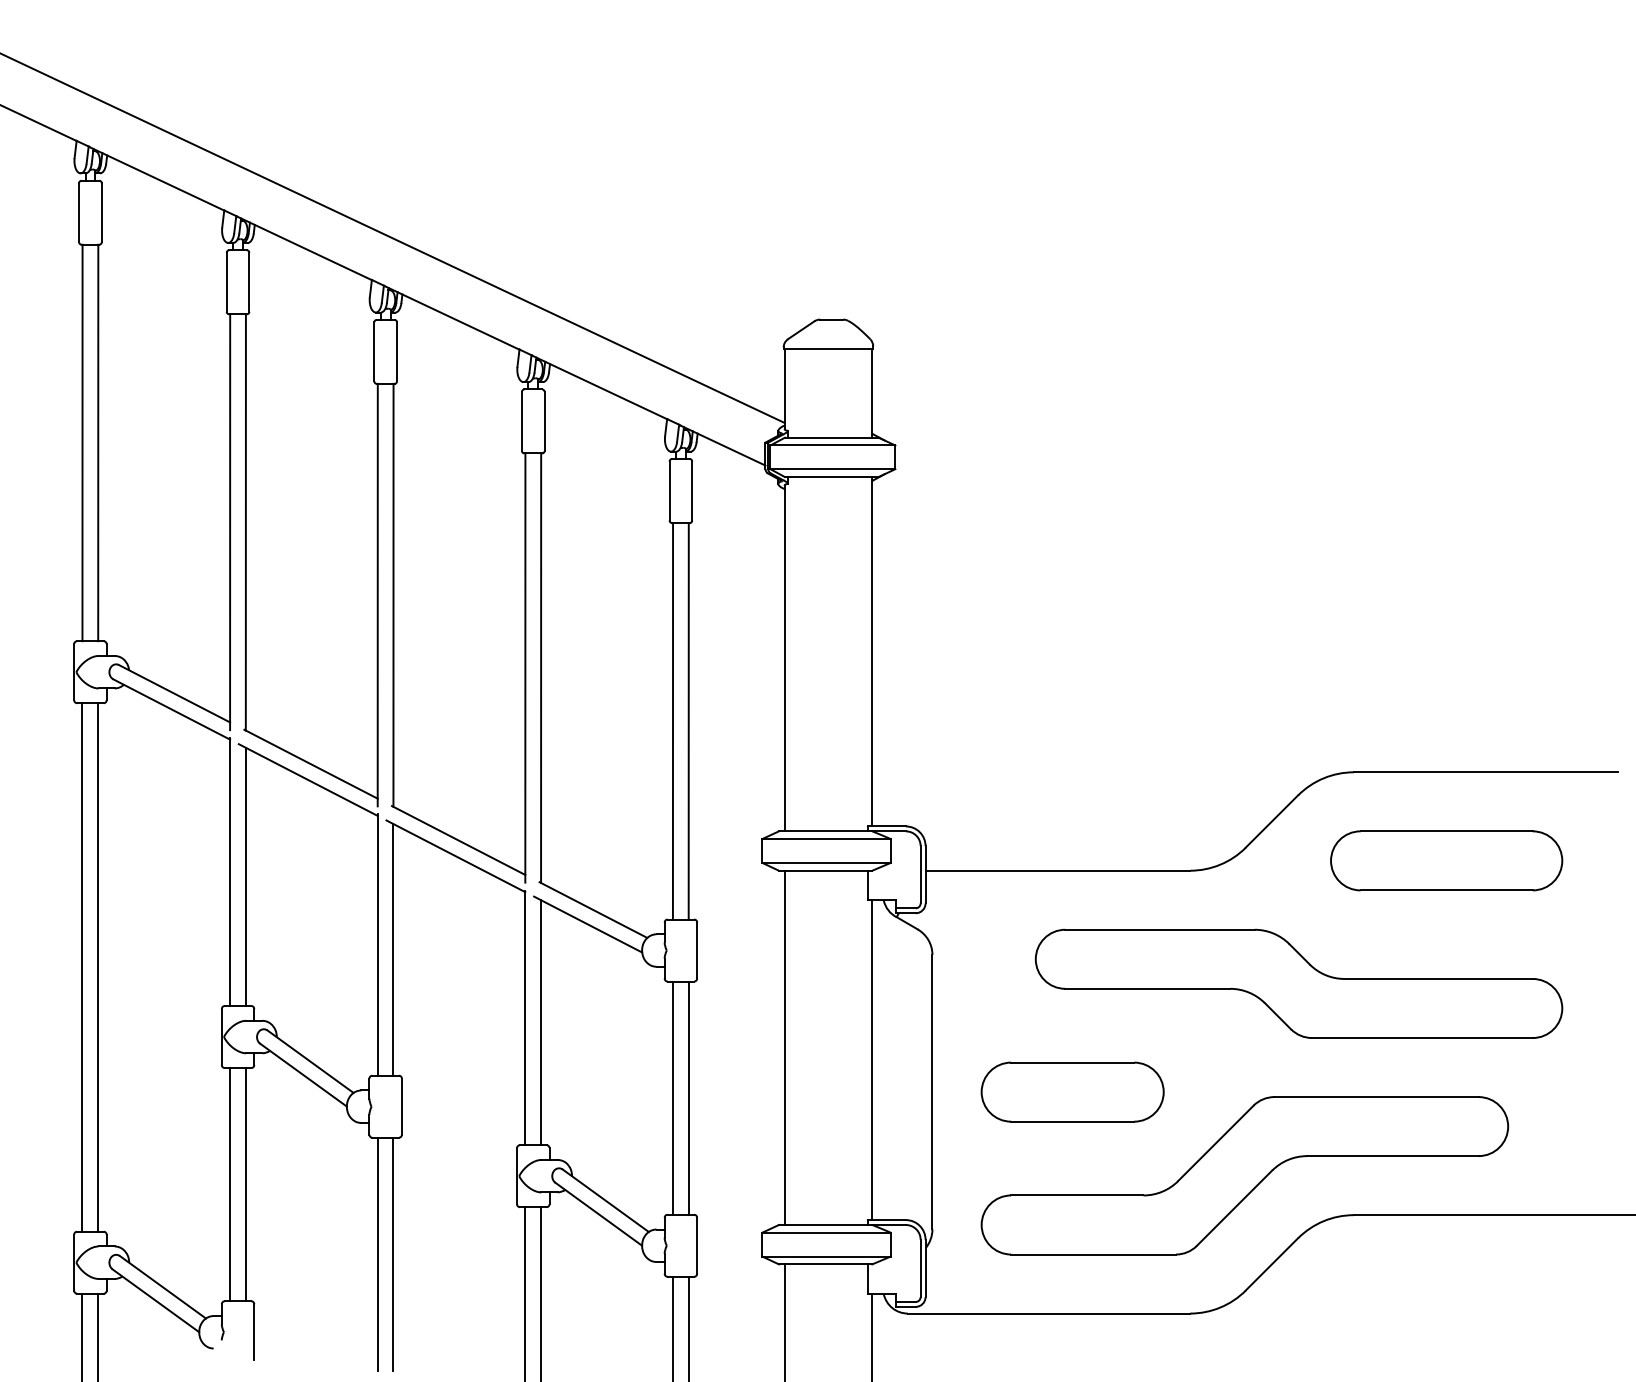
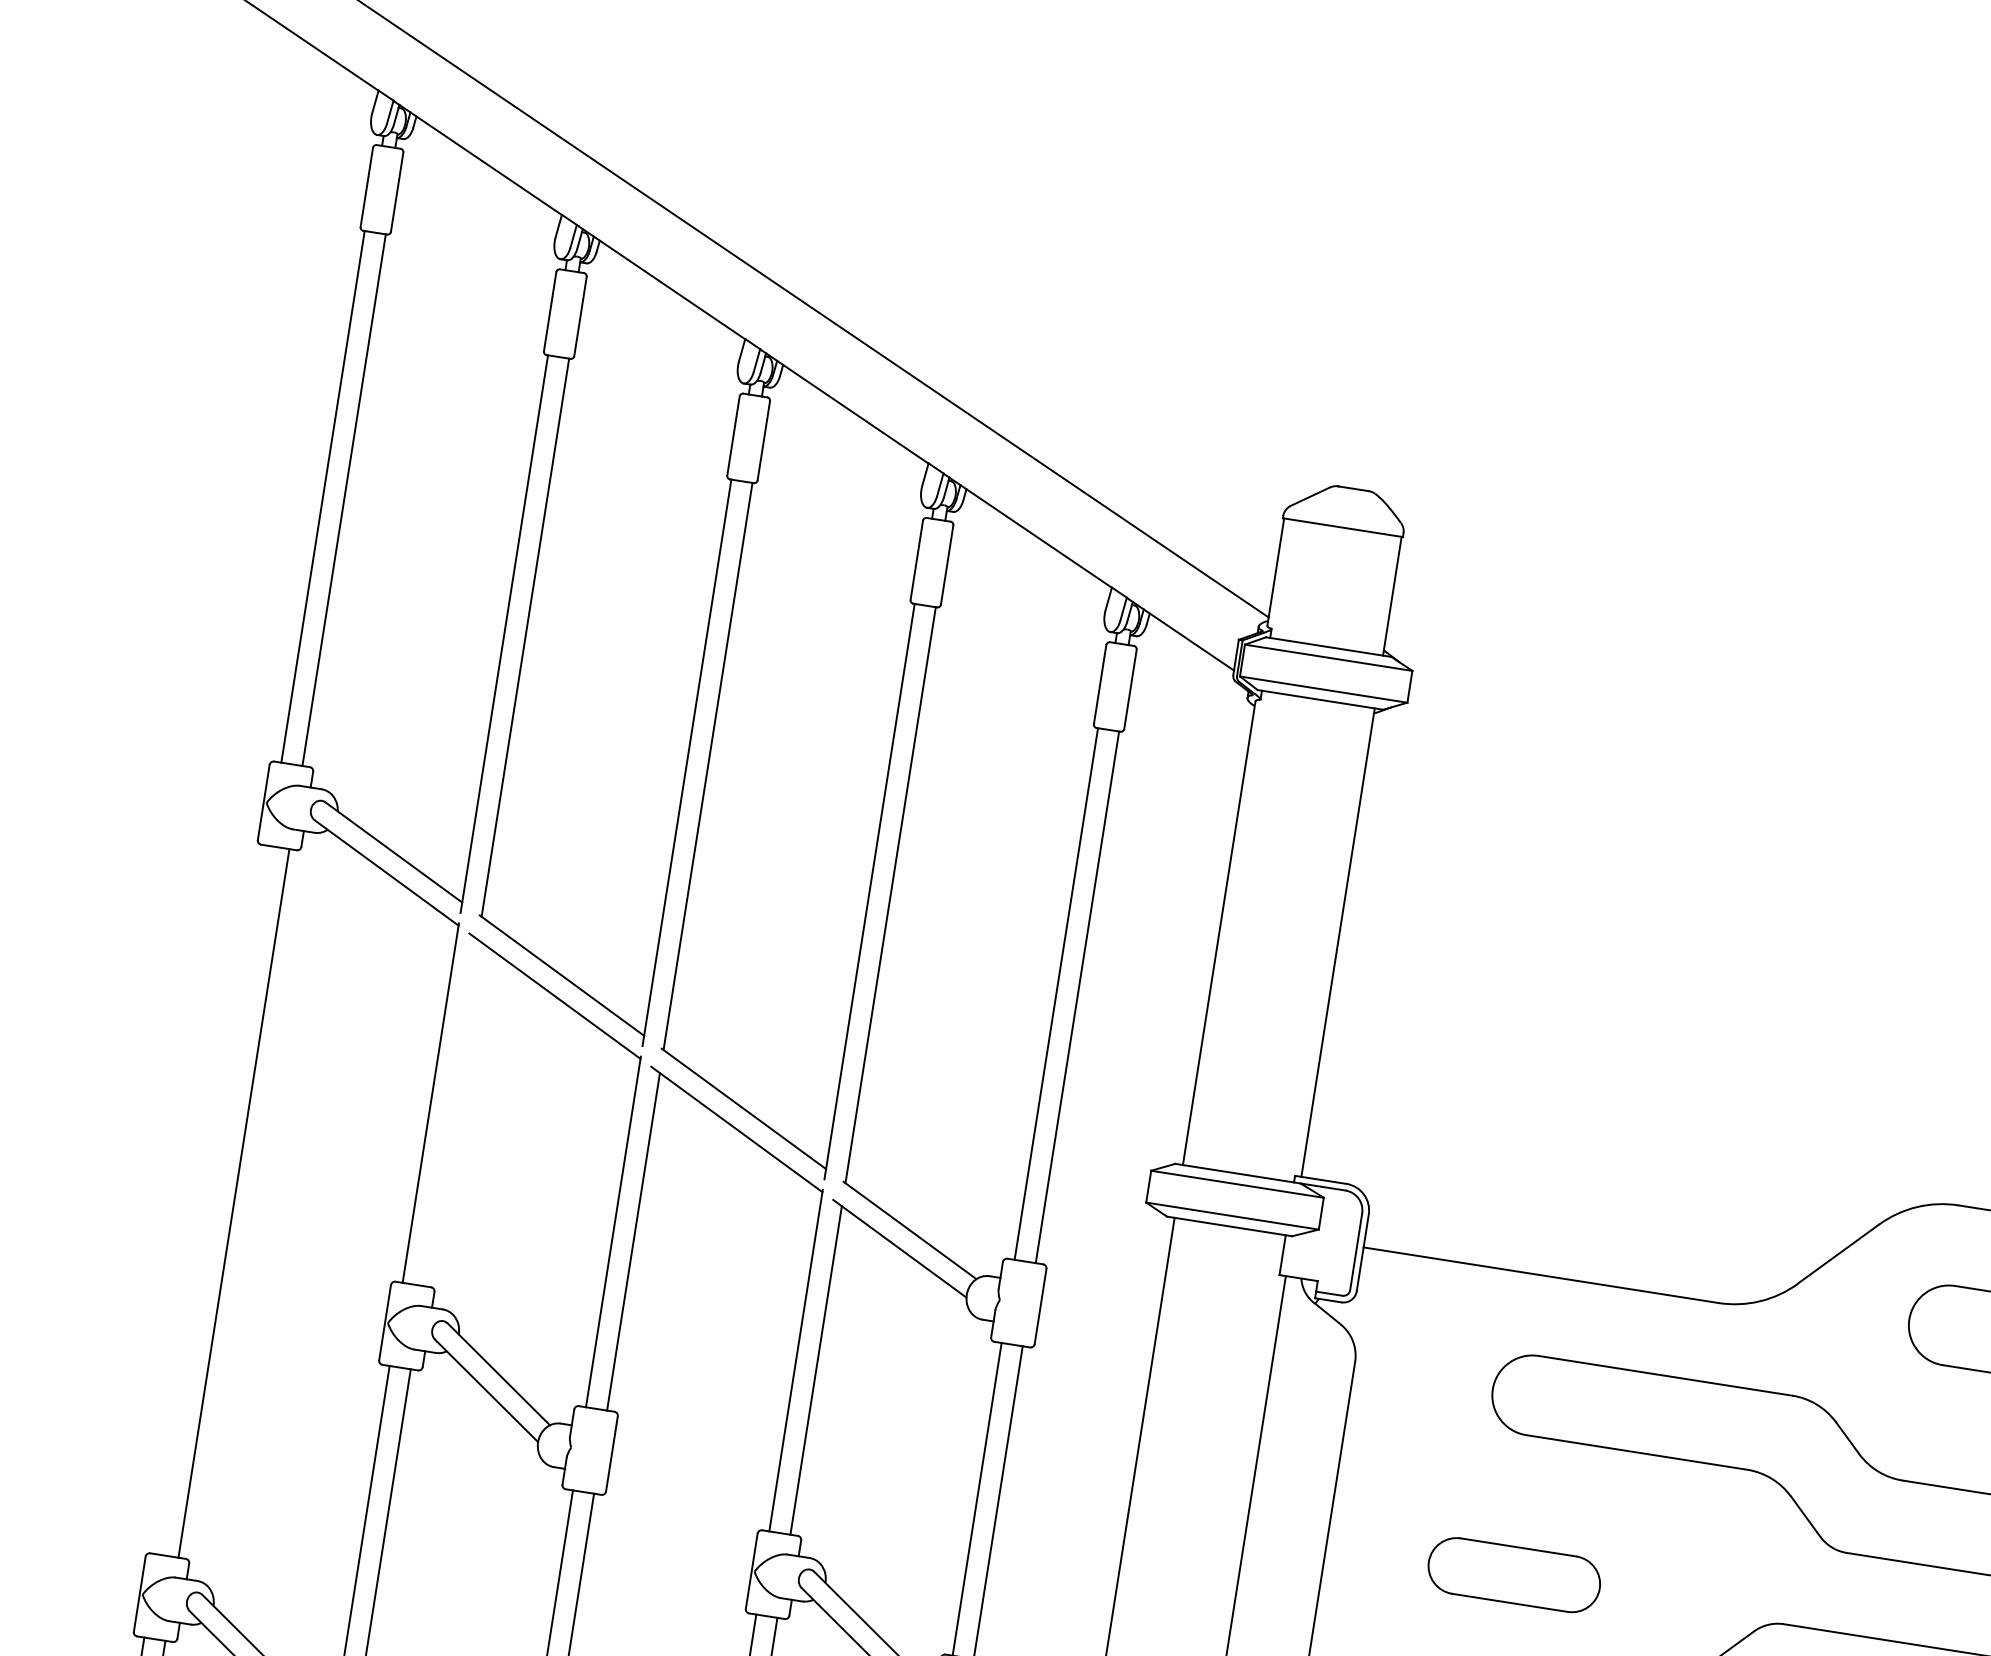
line: (245, 876) -> (450, 1112), removed
line: (82, 967) -> (212, 1200), removed
part: (1072, 1091) -> (1514, 1574), size x0.7

